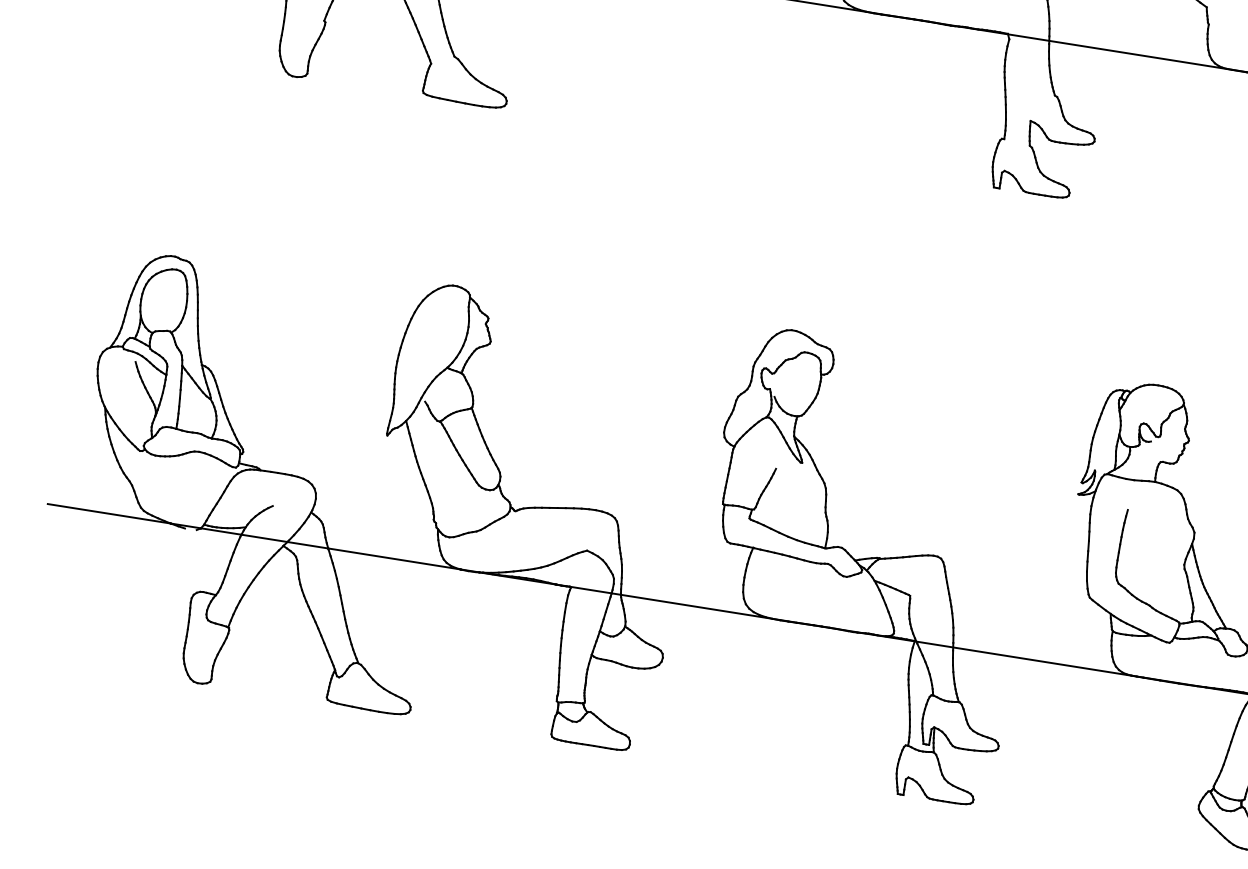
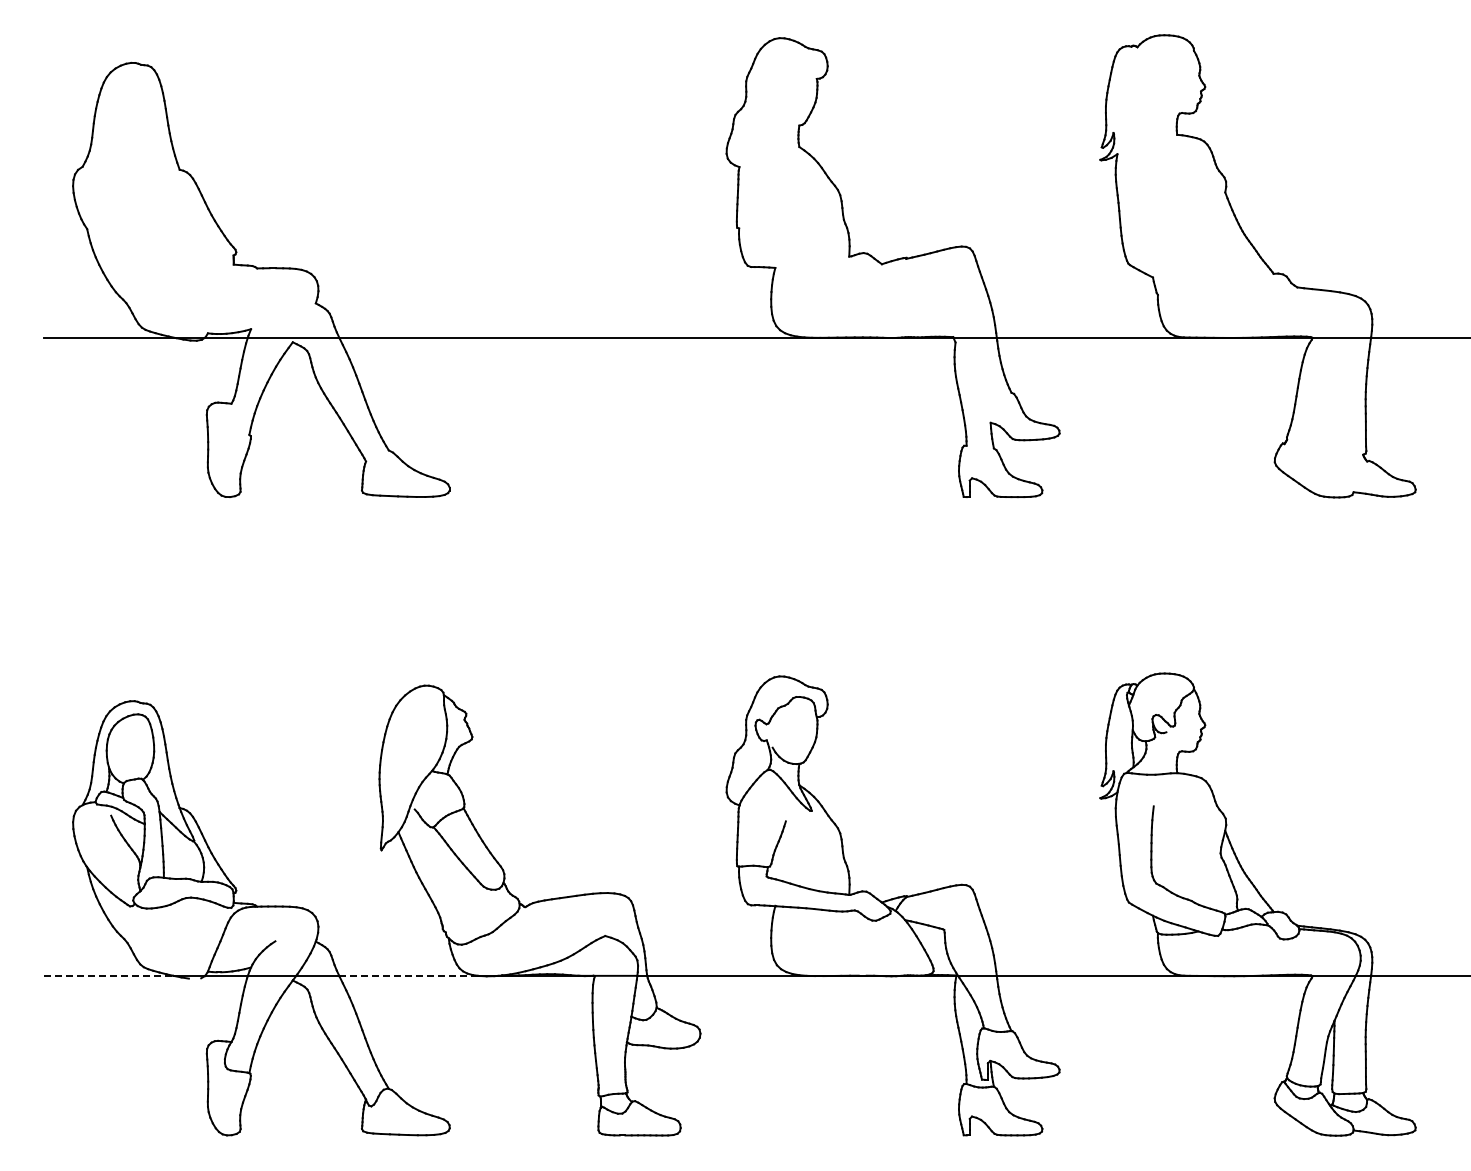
line: (109, 513) -> (108, 975), solid -> dashed
line: (394, 558) -> (408, 975), solid -> dashed

